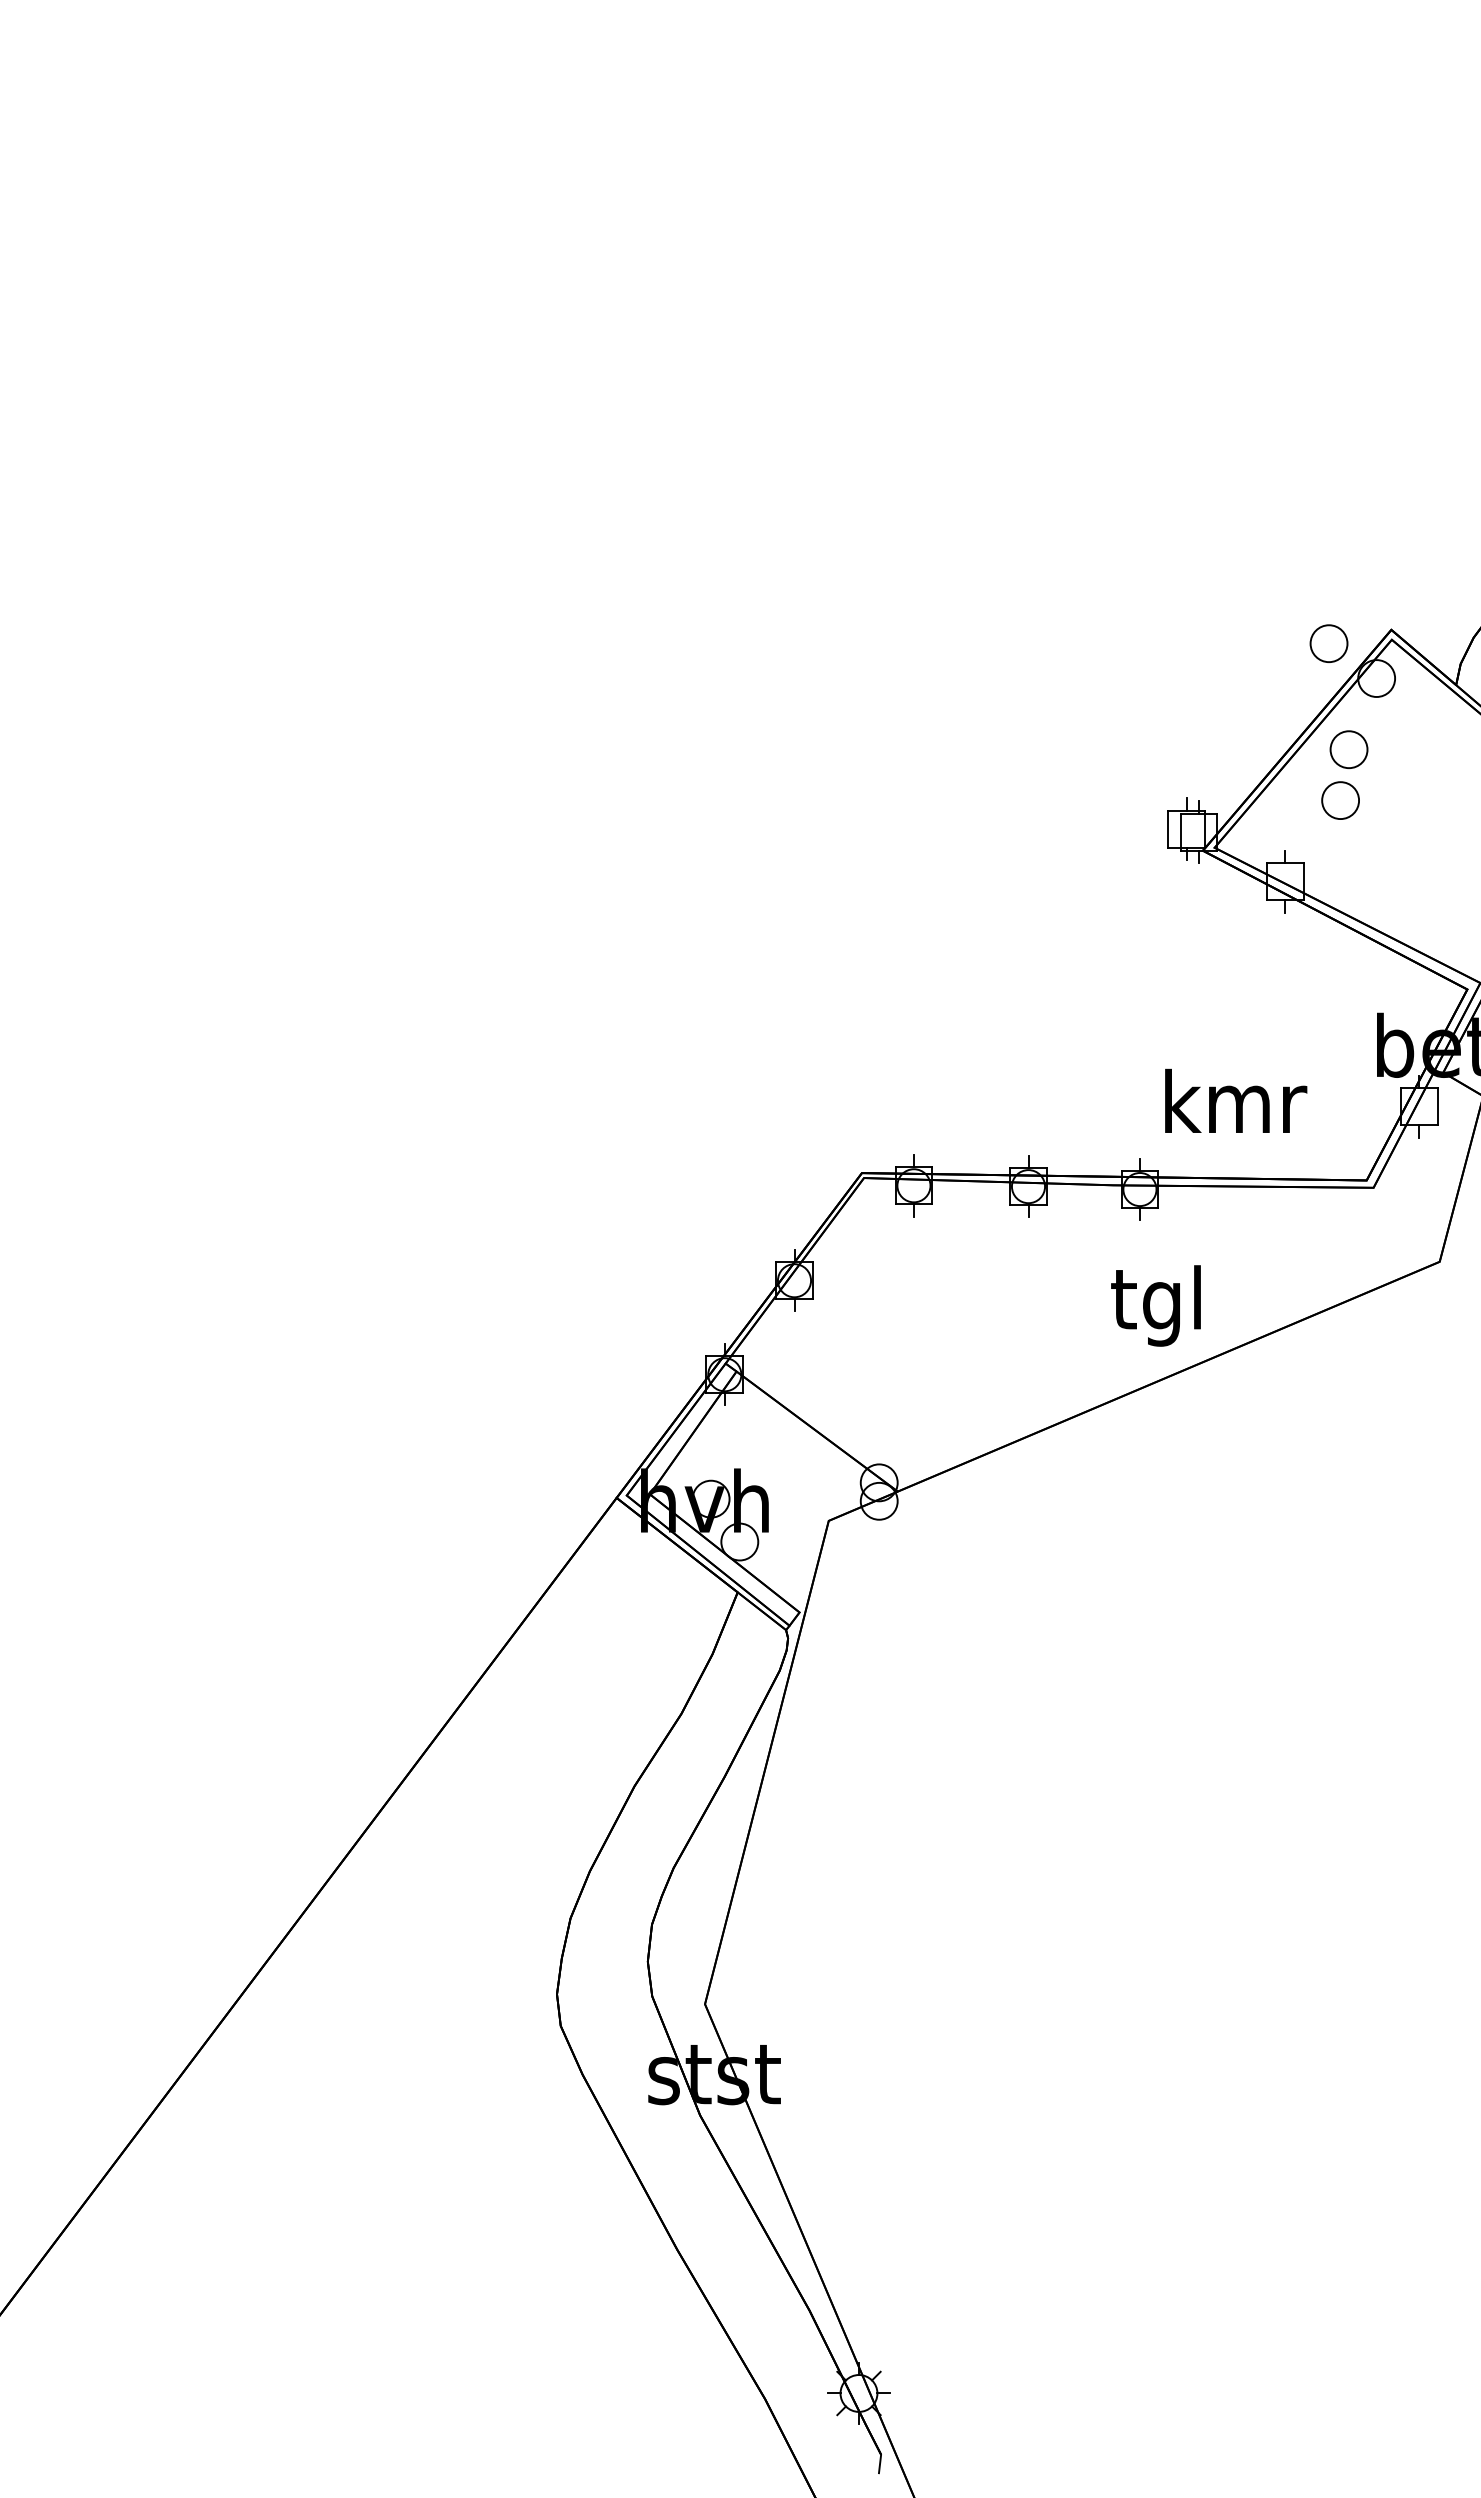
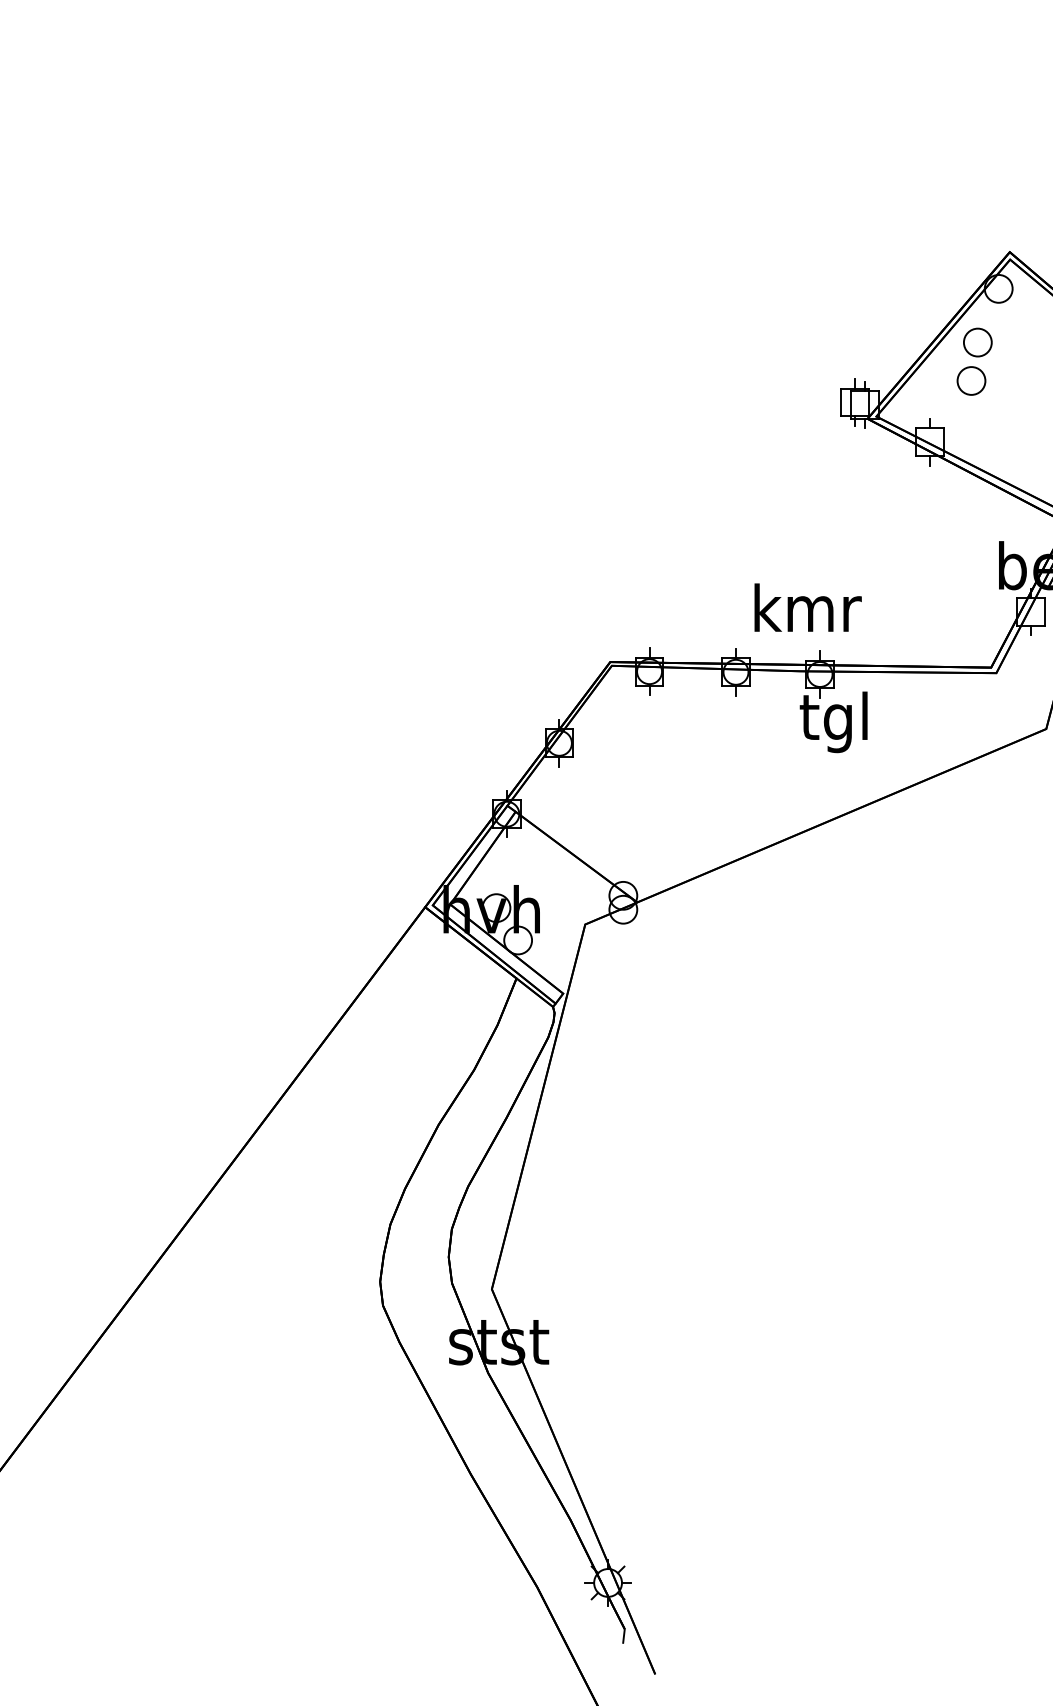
part: (1328, 643) -> (962, 262), removed
text: (1236, 1100) -> (808, 607), moved
text: (1155, 1305) -> (833, 721), moved

